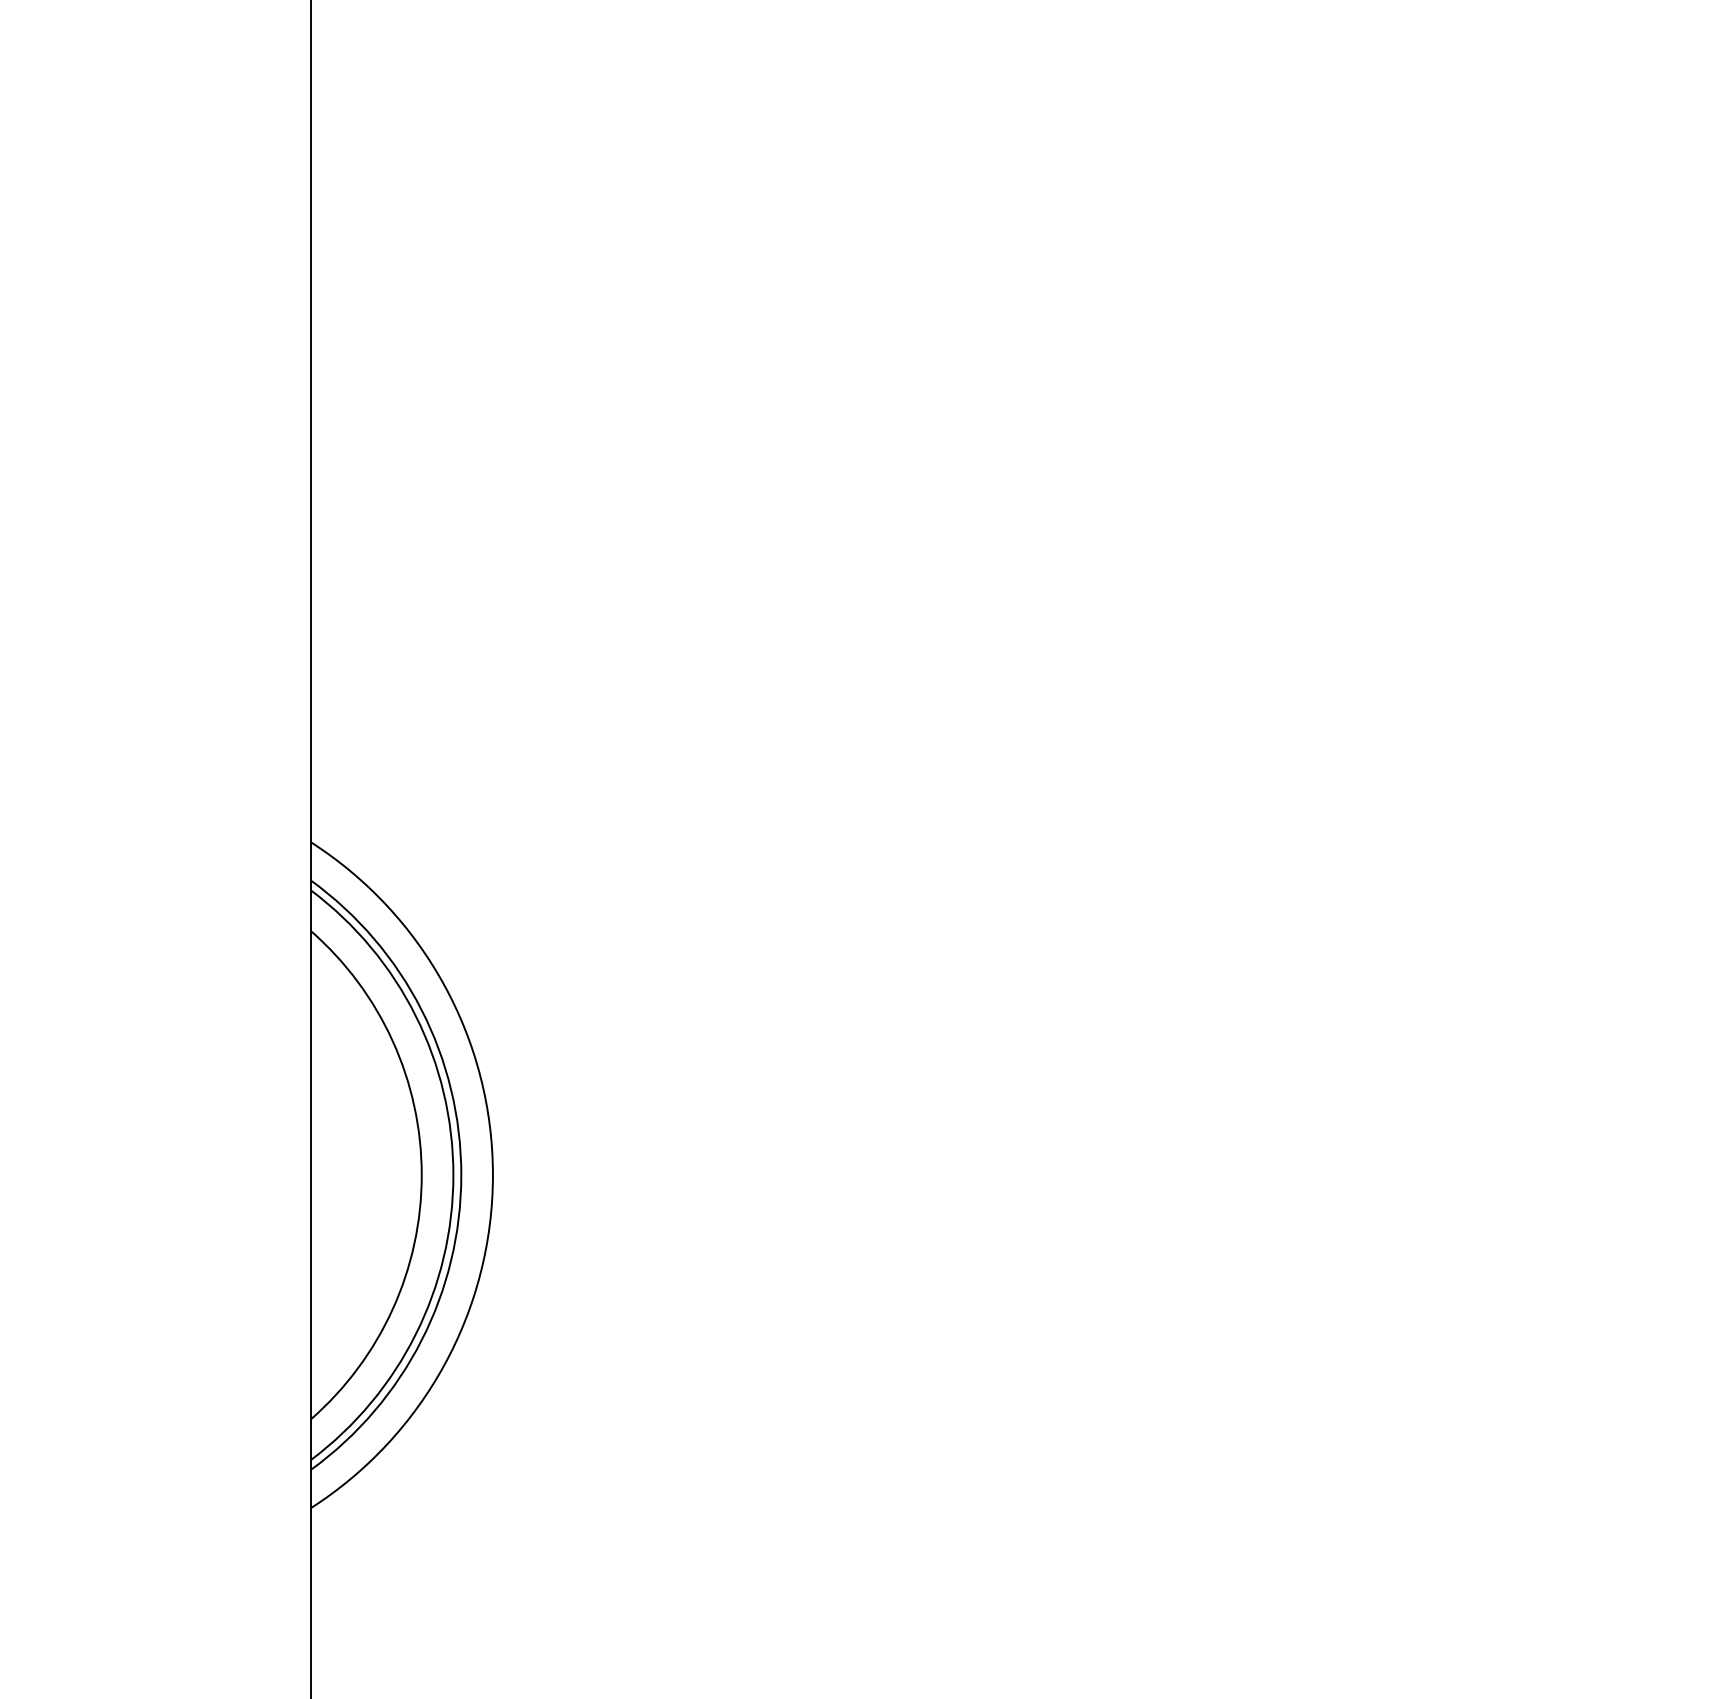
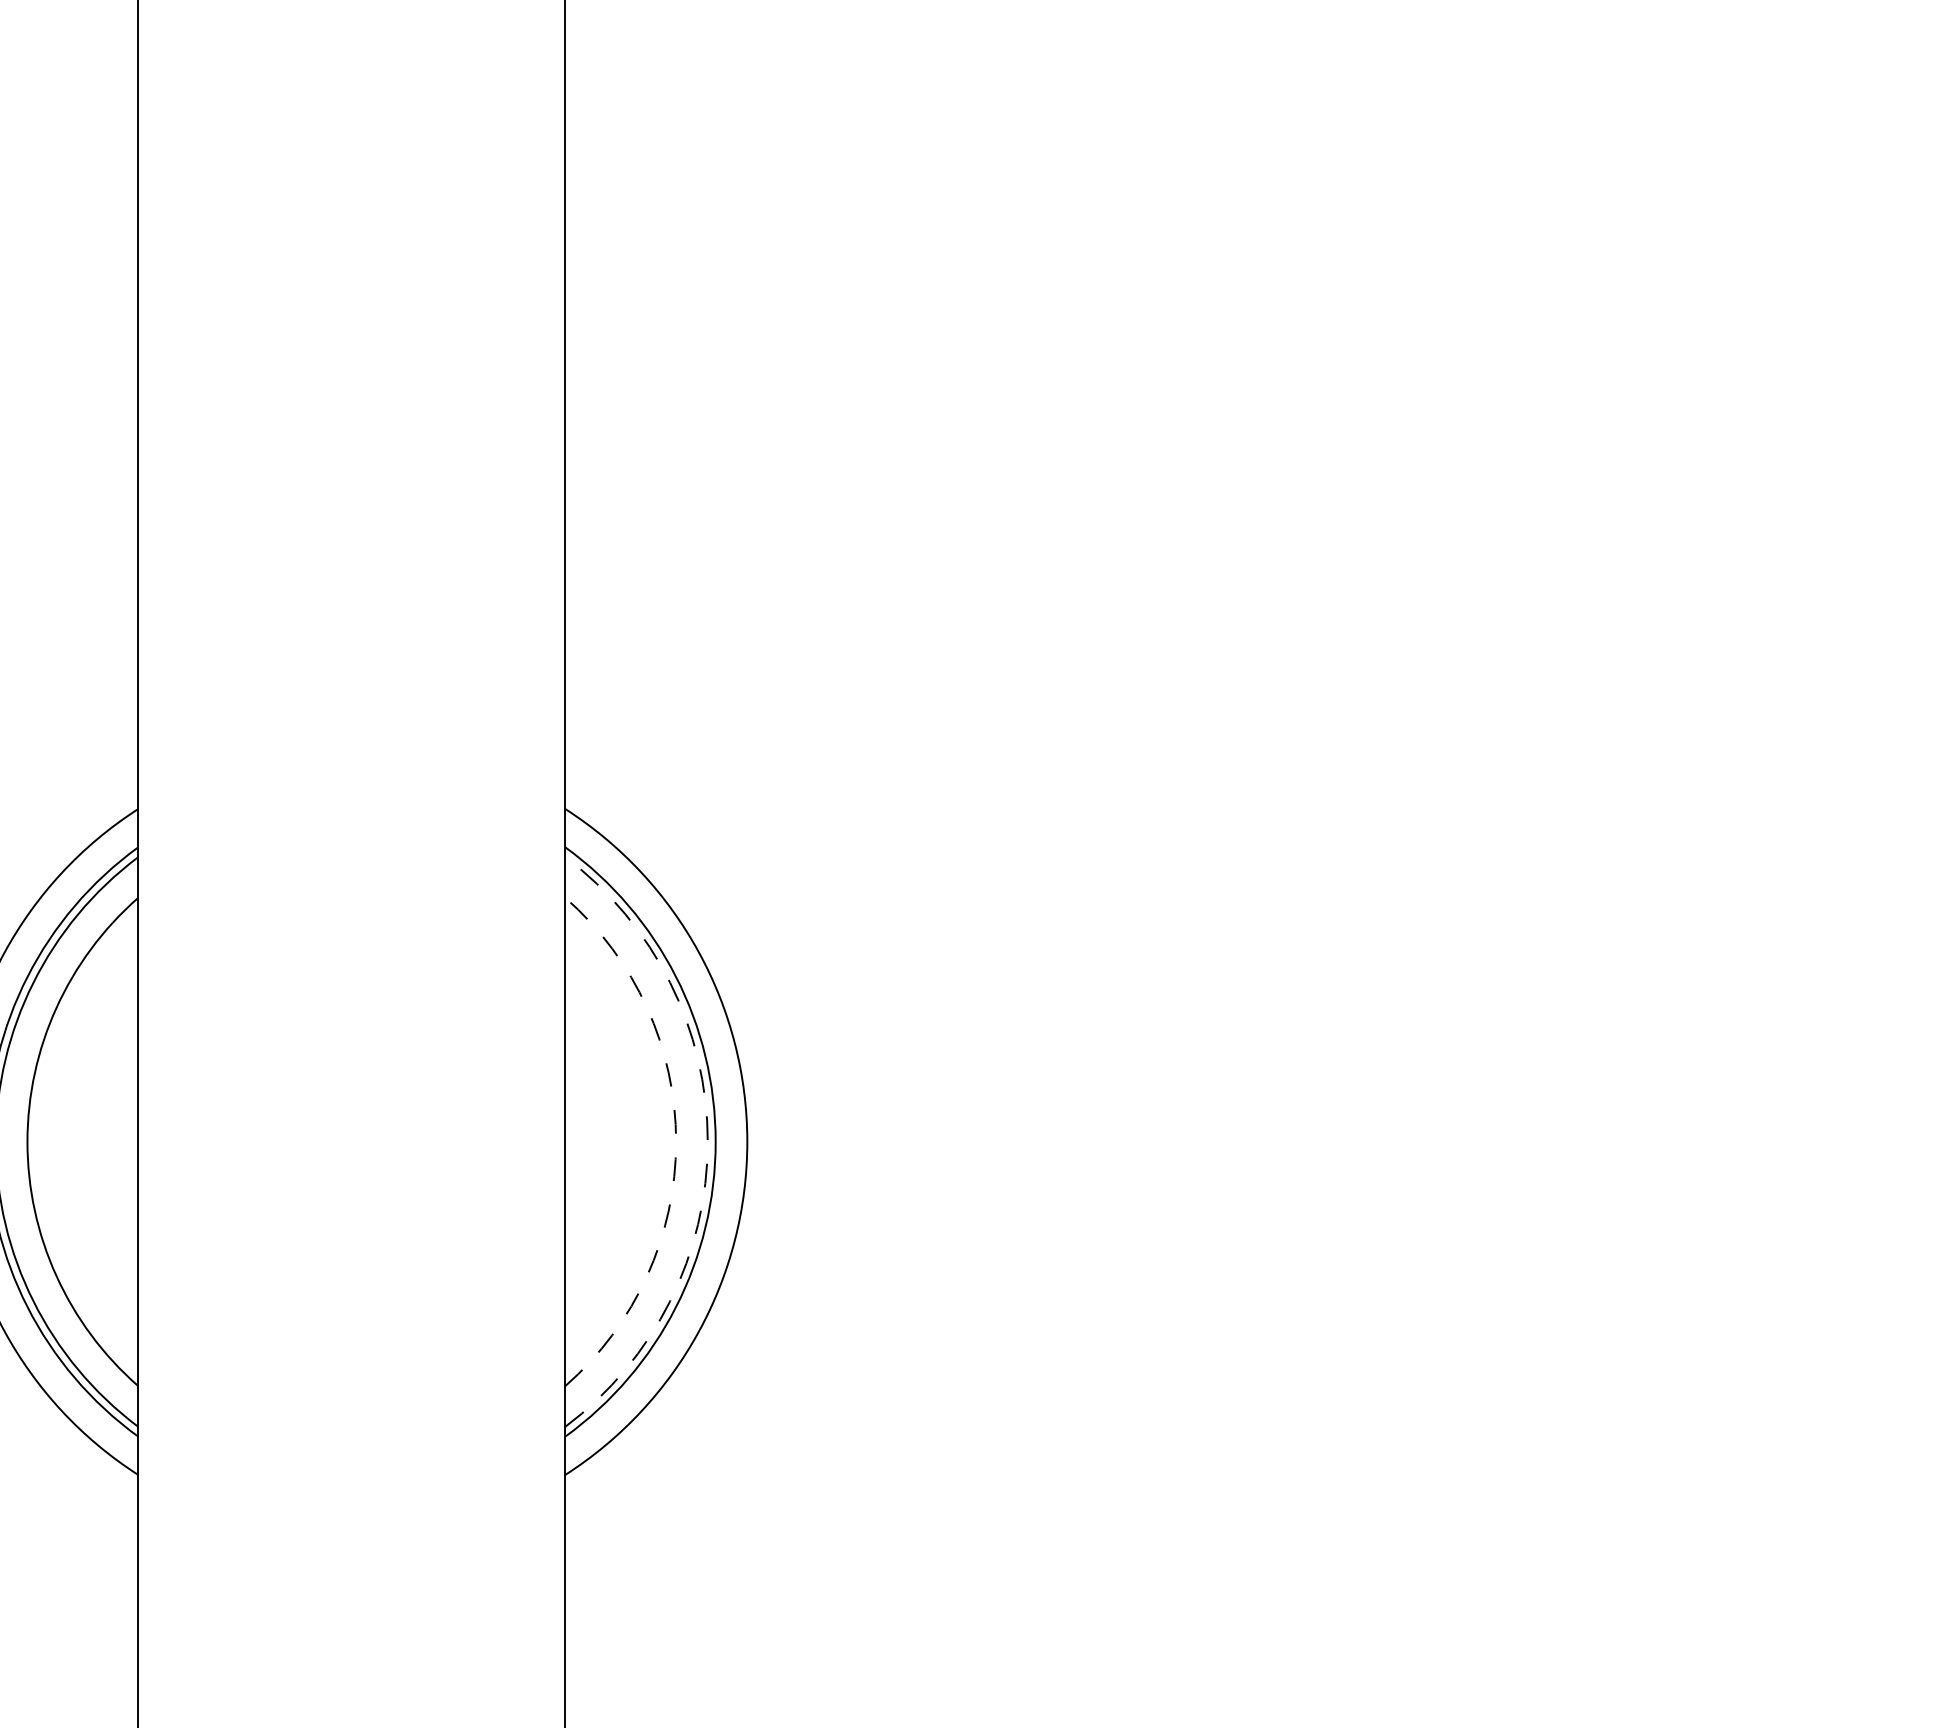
arc: (422, 1174) -> (676, 1141), solid -> dashed
arc: (453, 1174) -> (707, 1141), solid -> dashed

